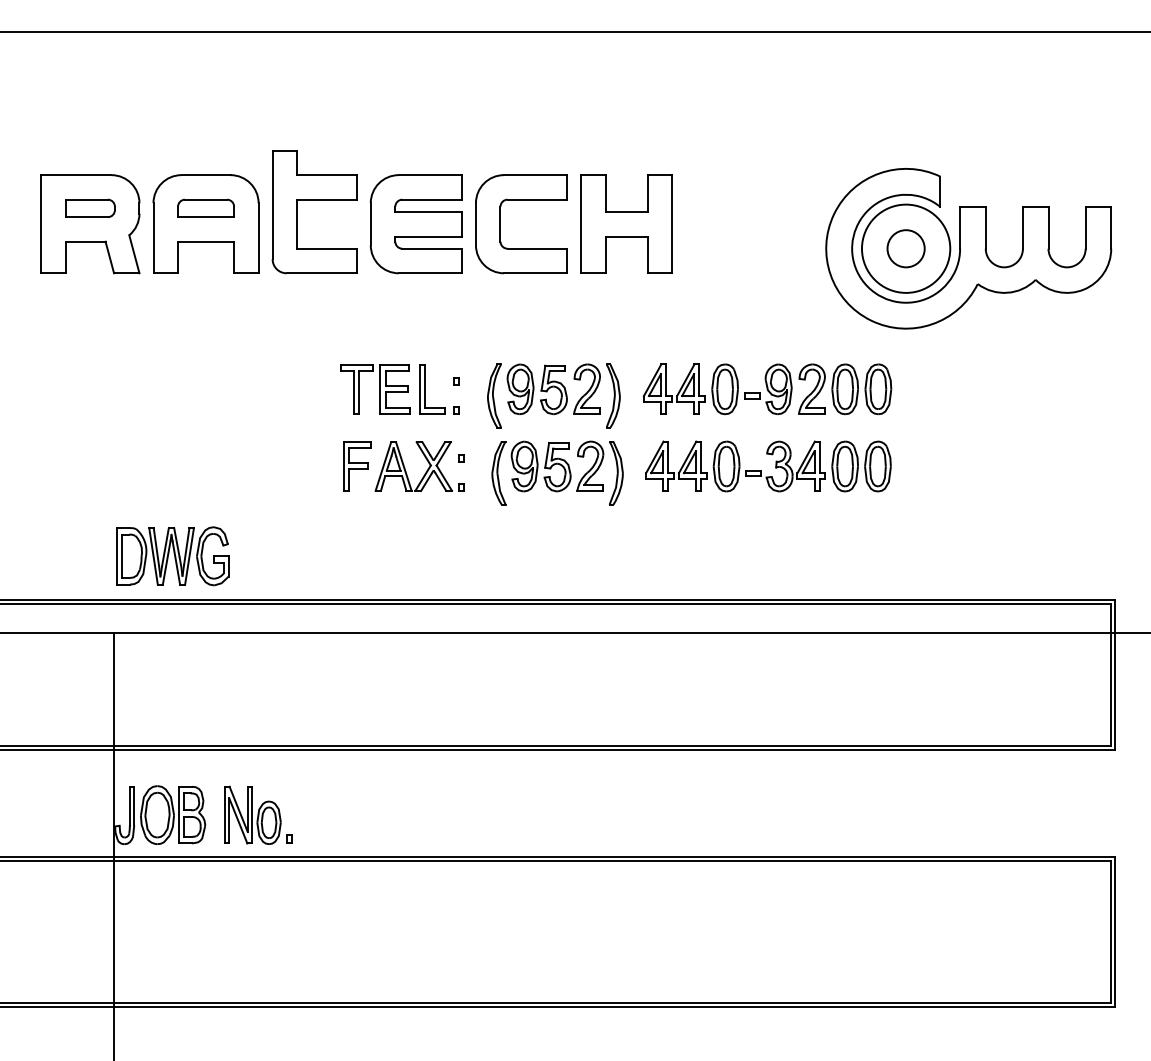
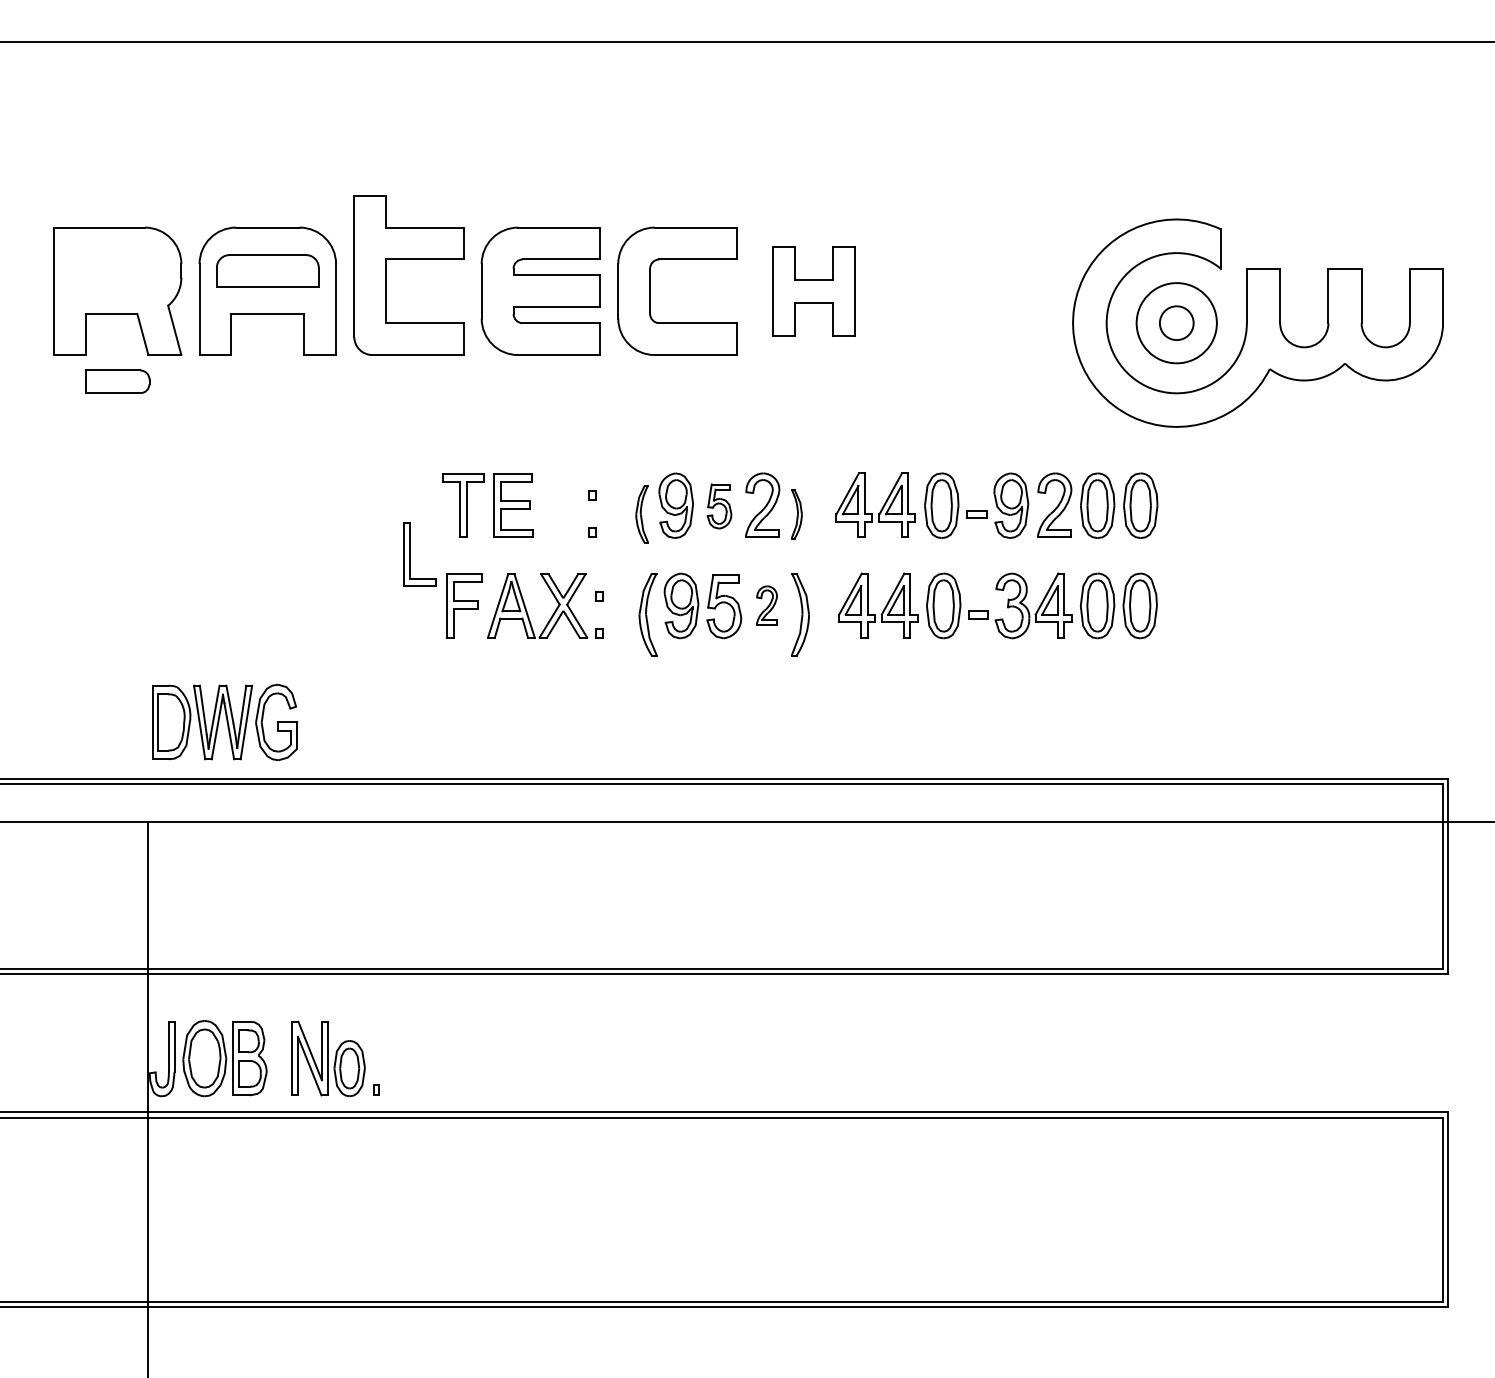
part: (90, 208) -> (117, 381), moved
part: (205, 208) -> (267, 270), size x1.4
part: (626, 224) -> (813, 291), size x0.7
circle: (905, 248) -> (1176, 322), size x0.7
circle: (905, 248) -> (1176, 323), size x0.7
part: (425, 389) -> (410, 554), moved
part: (553, 389) -> (719, 506), size x0.7
part: (493, 395) -> (641, 513), size x0.7
part: (613, 395) -> (796, 513), size x0.6
part: (590, 466) -> (766, 605), size x0.6

